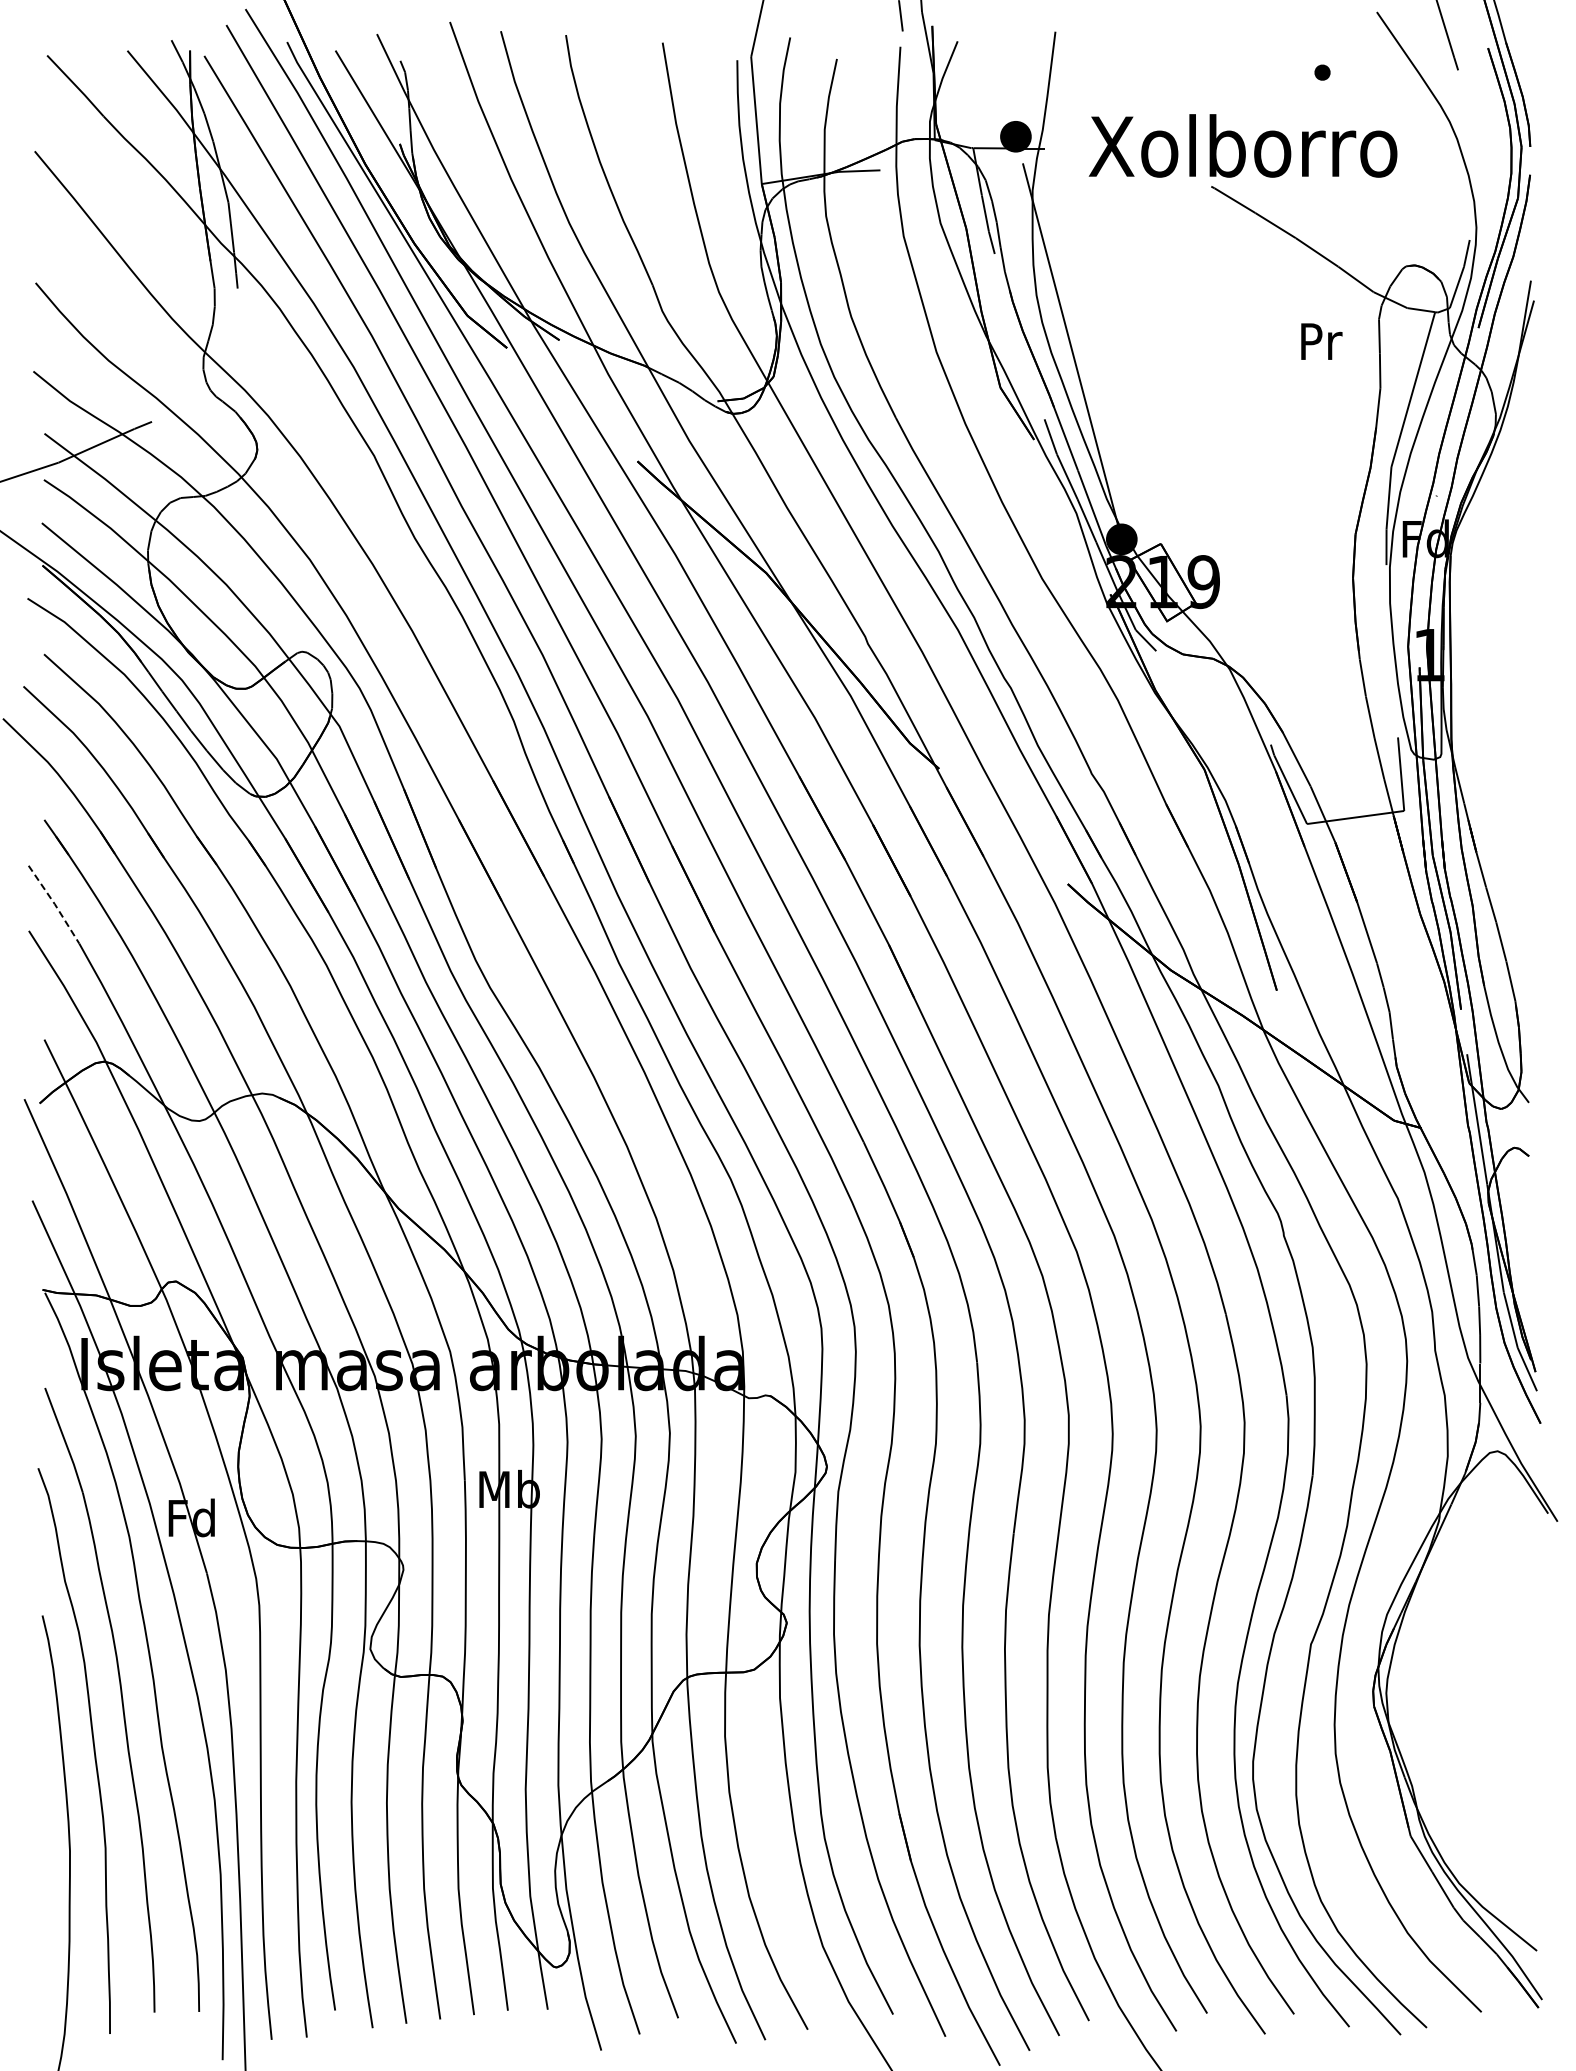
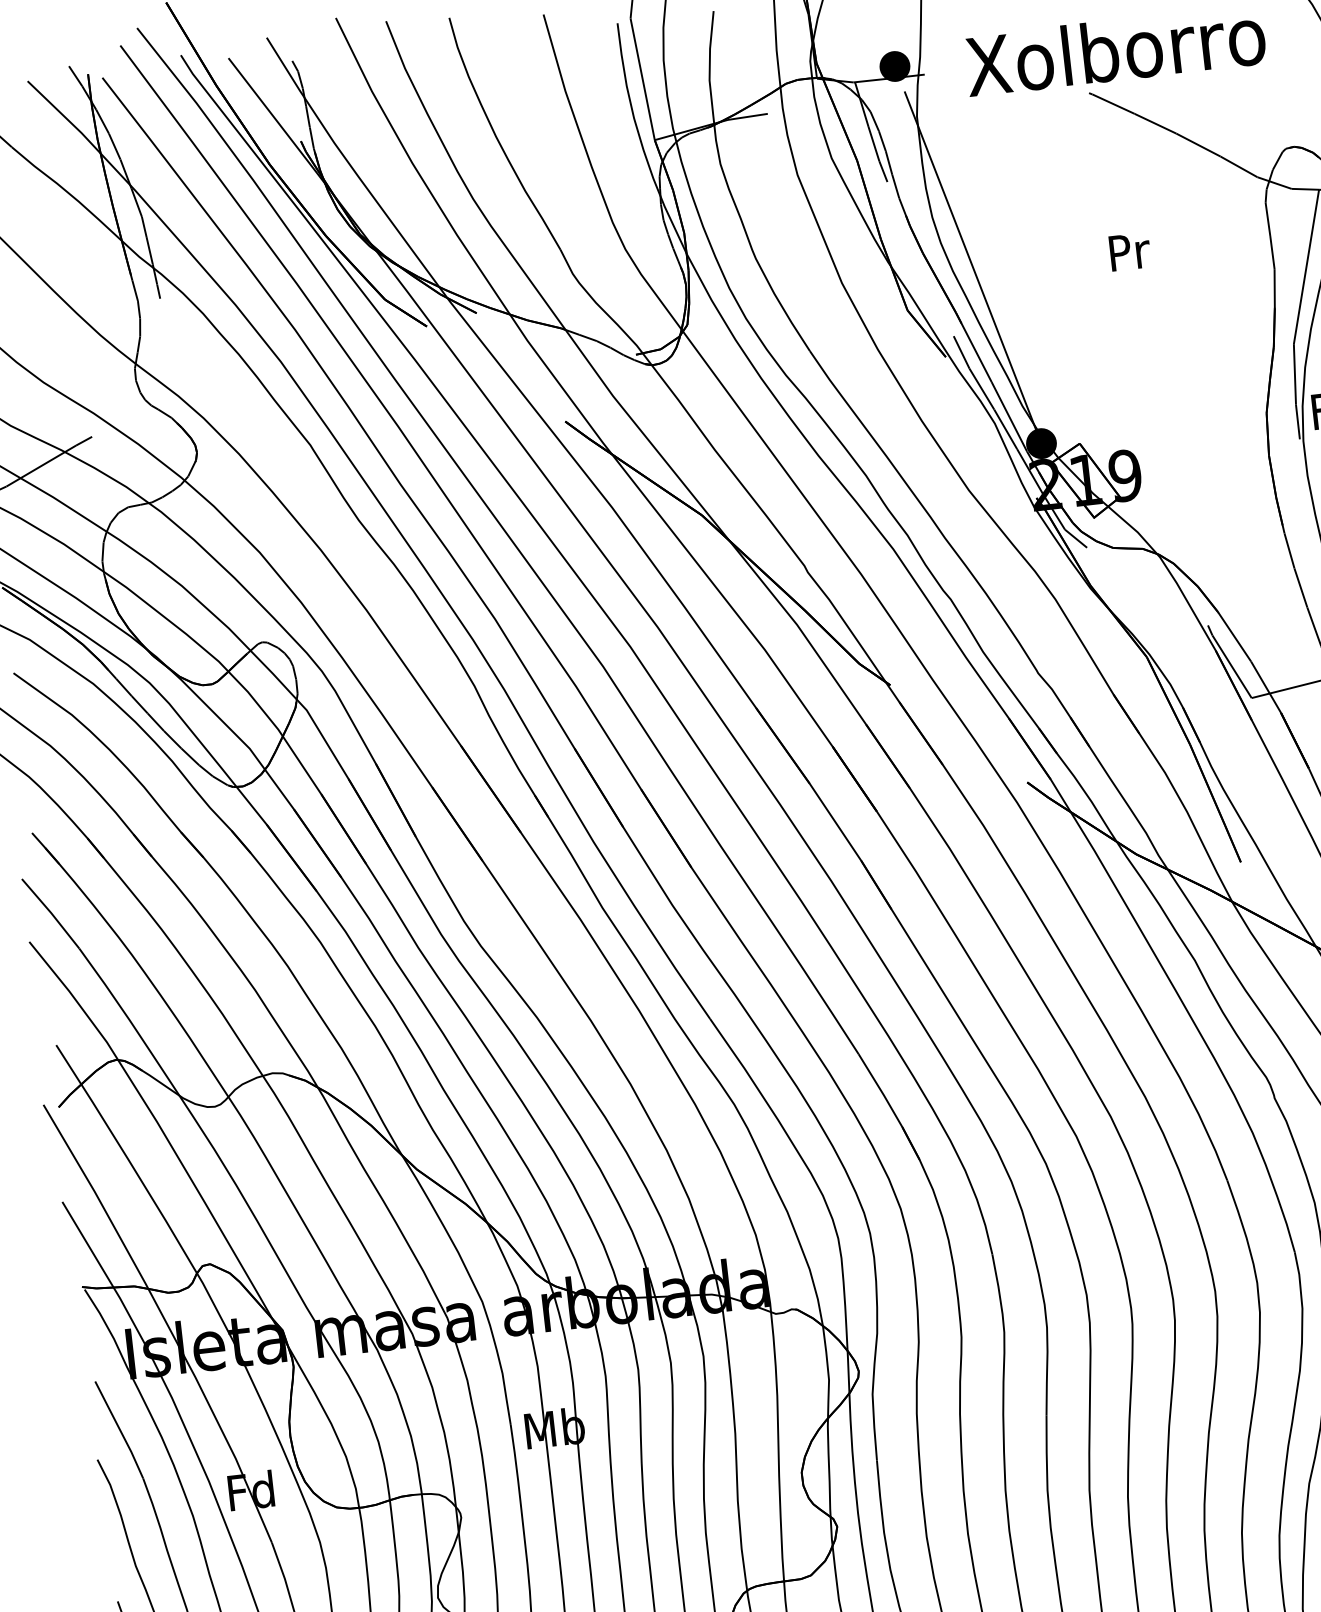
text: (1321, 341) -> (1129, 251), moved
line: (54, 904) -> (51, 913), dashed -> solid

